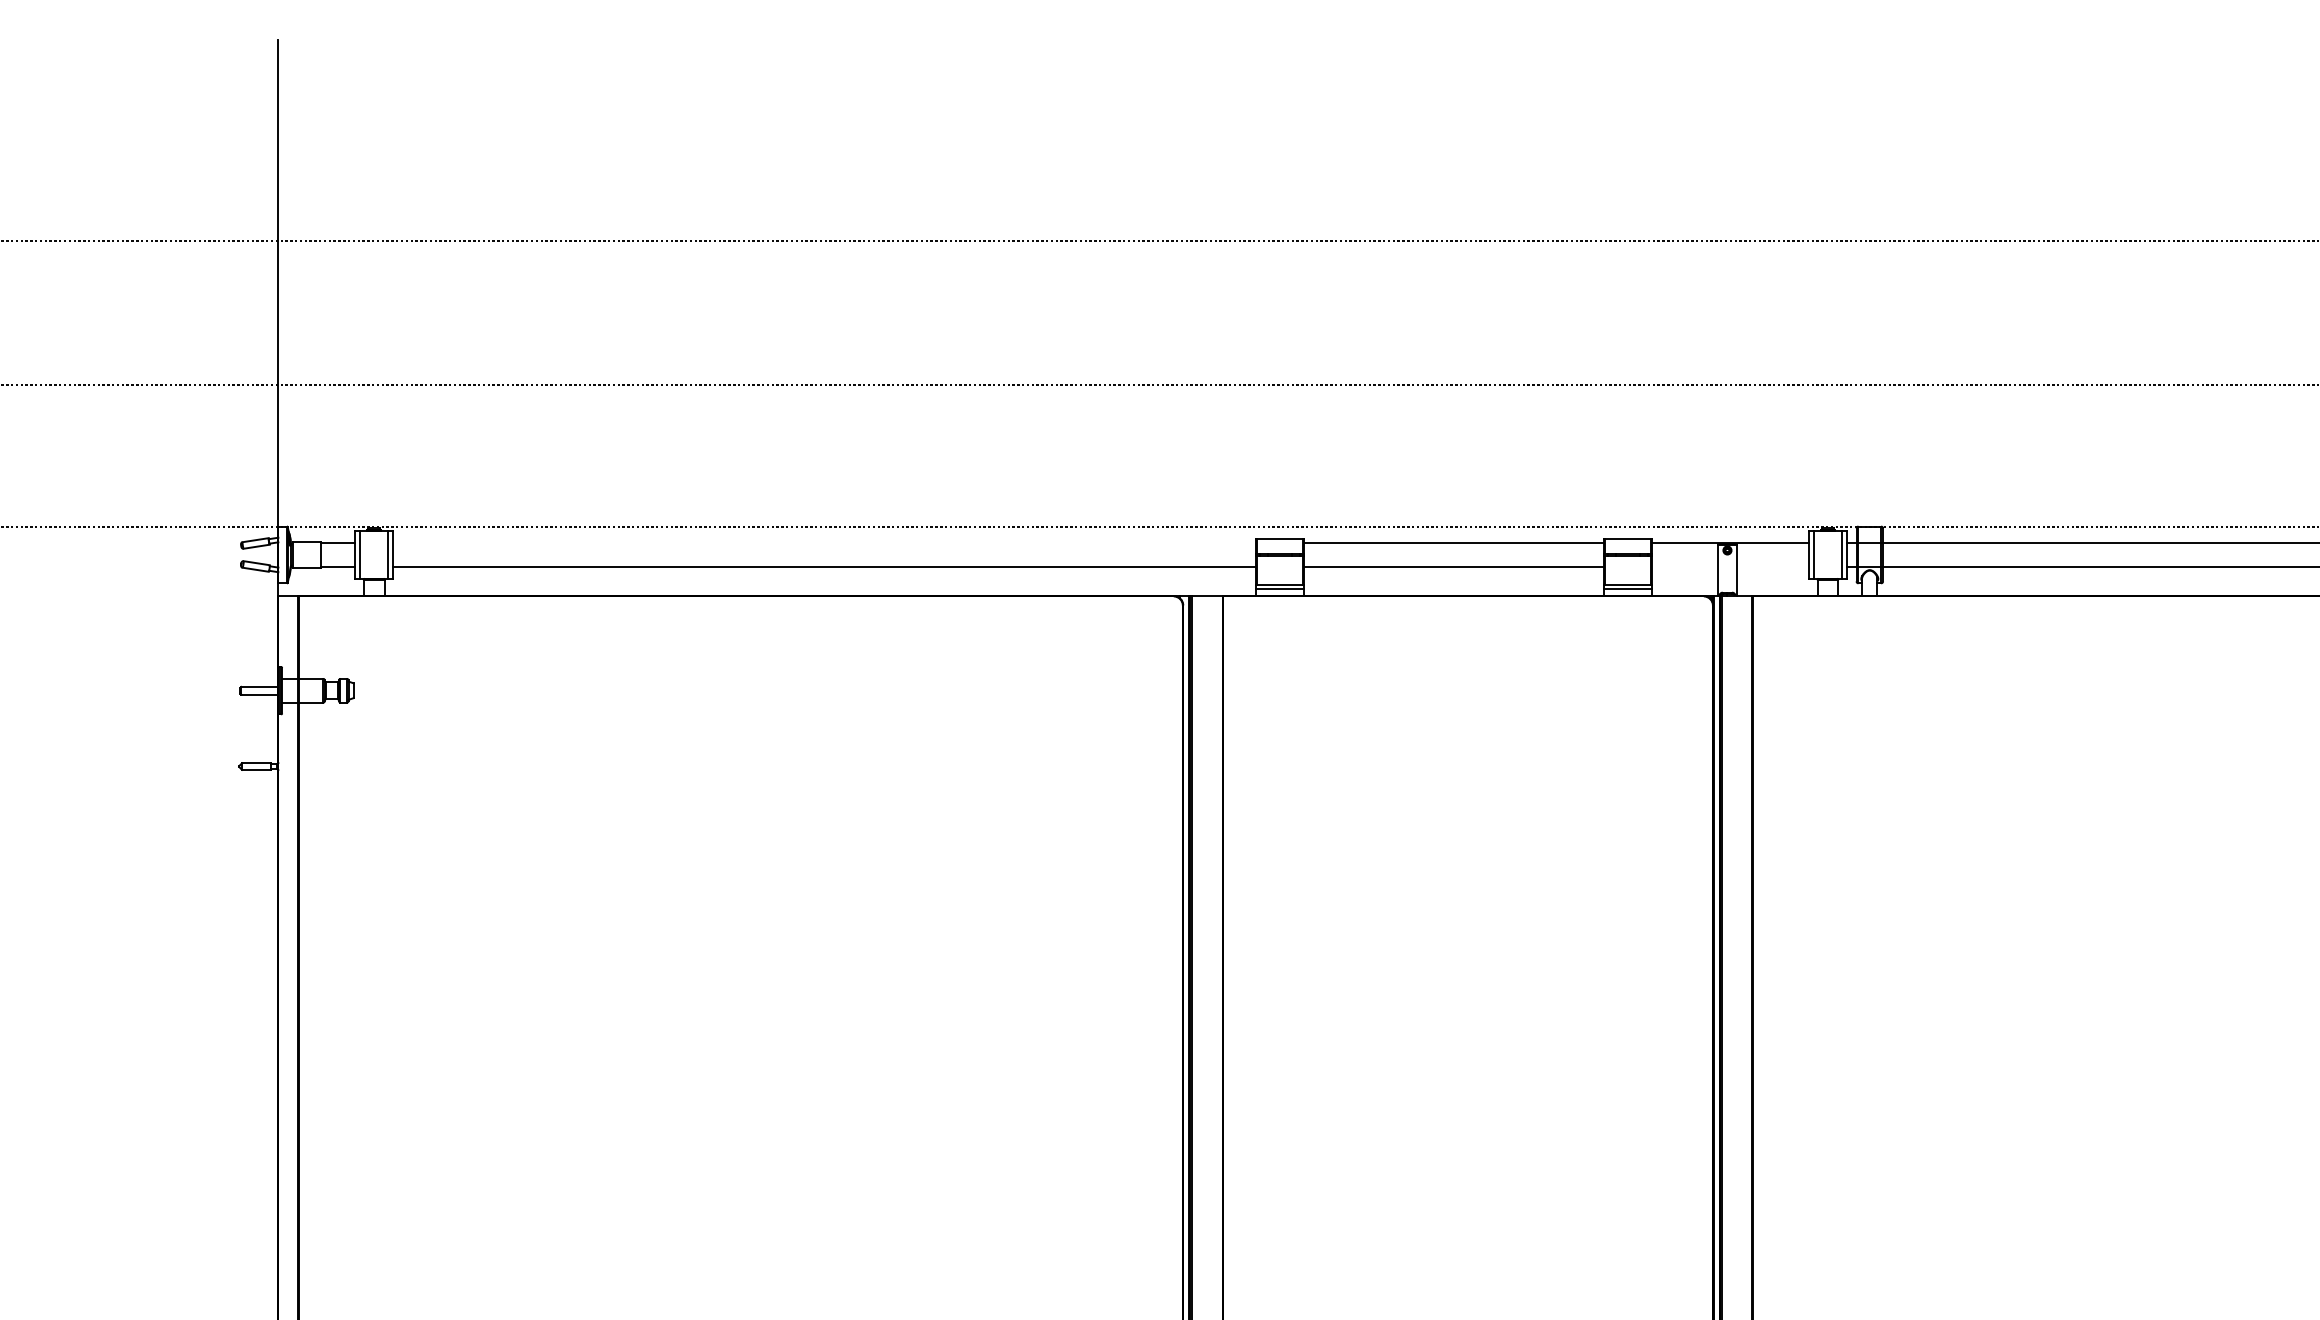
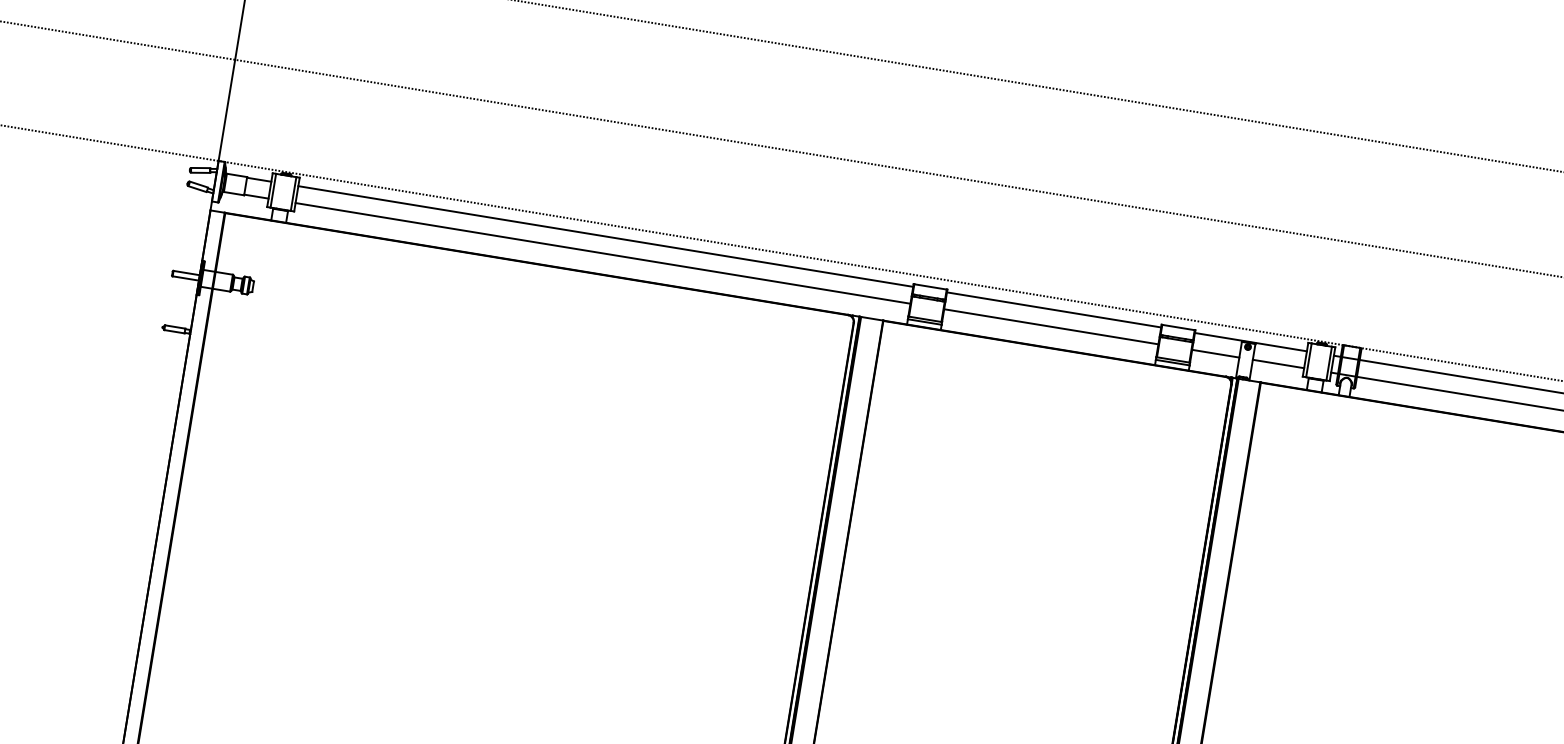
line: (824, 543) -> (605, 236), added
line: (1684, 566) -> (1215, 353), added
line: (1772, 566) -> (1278, 363), added

